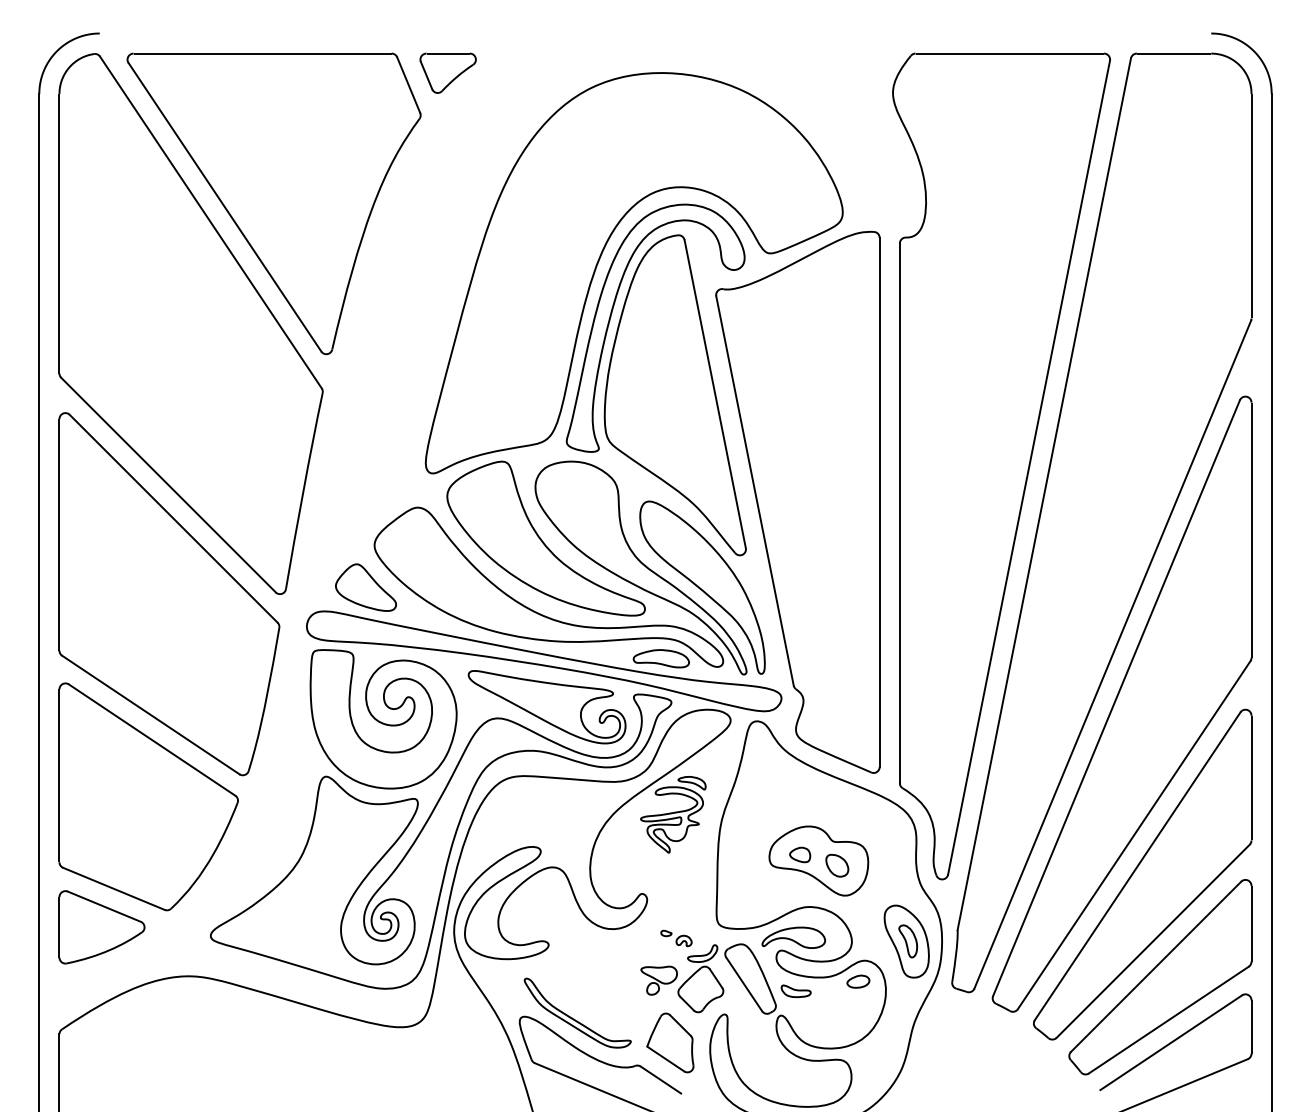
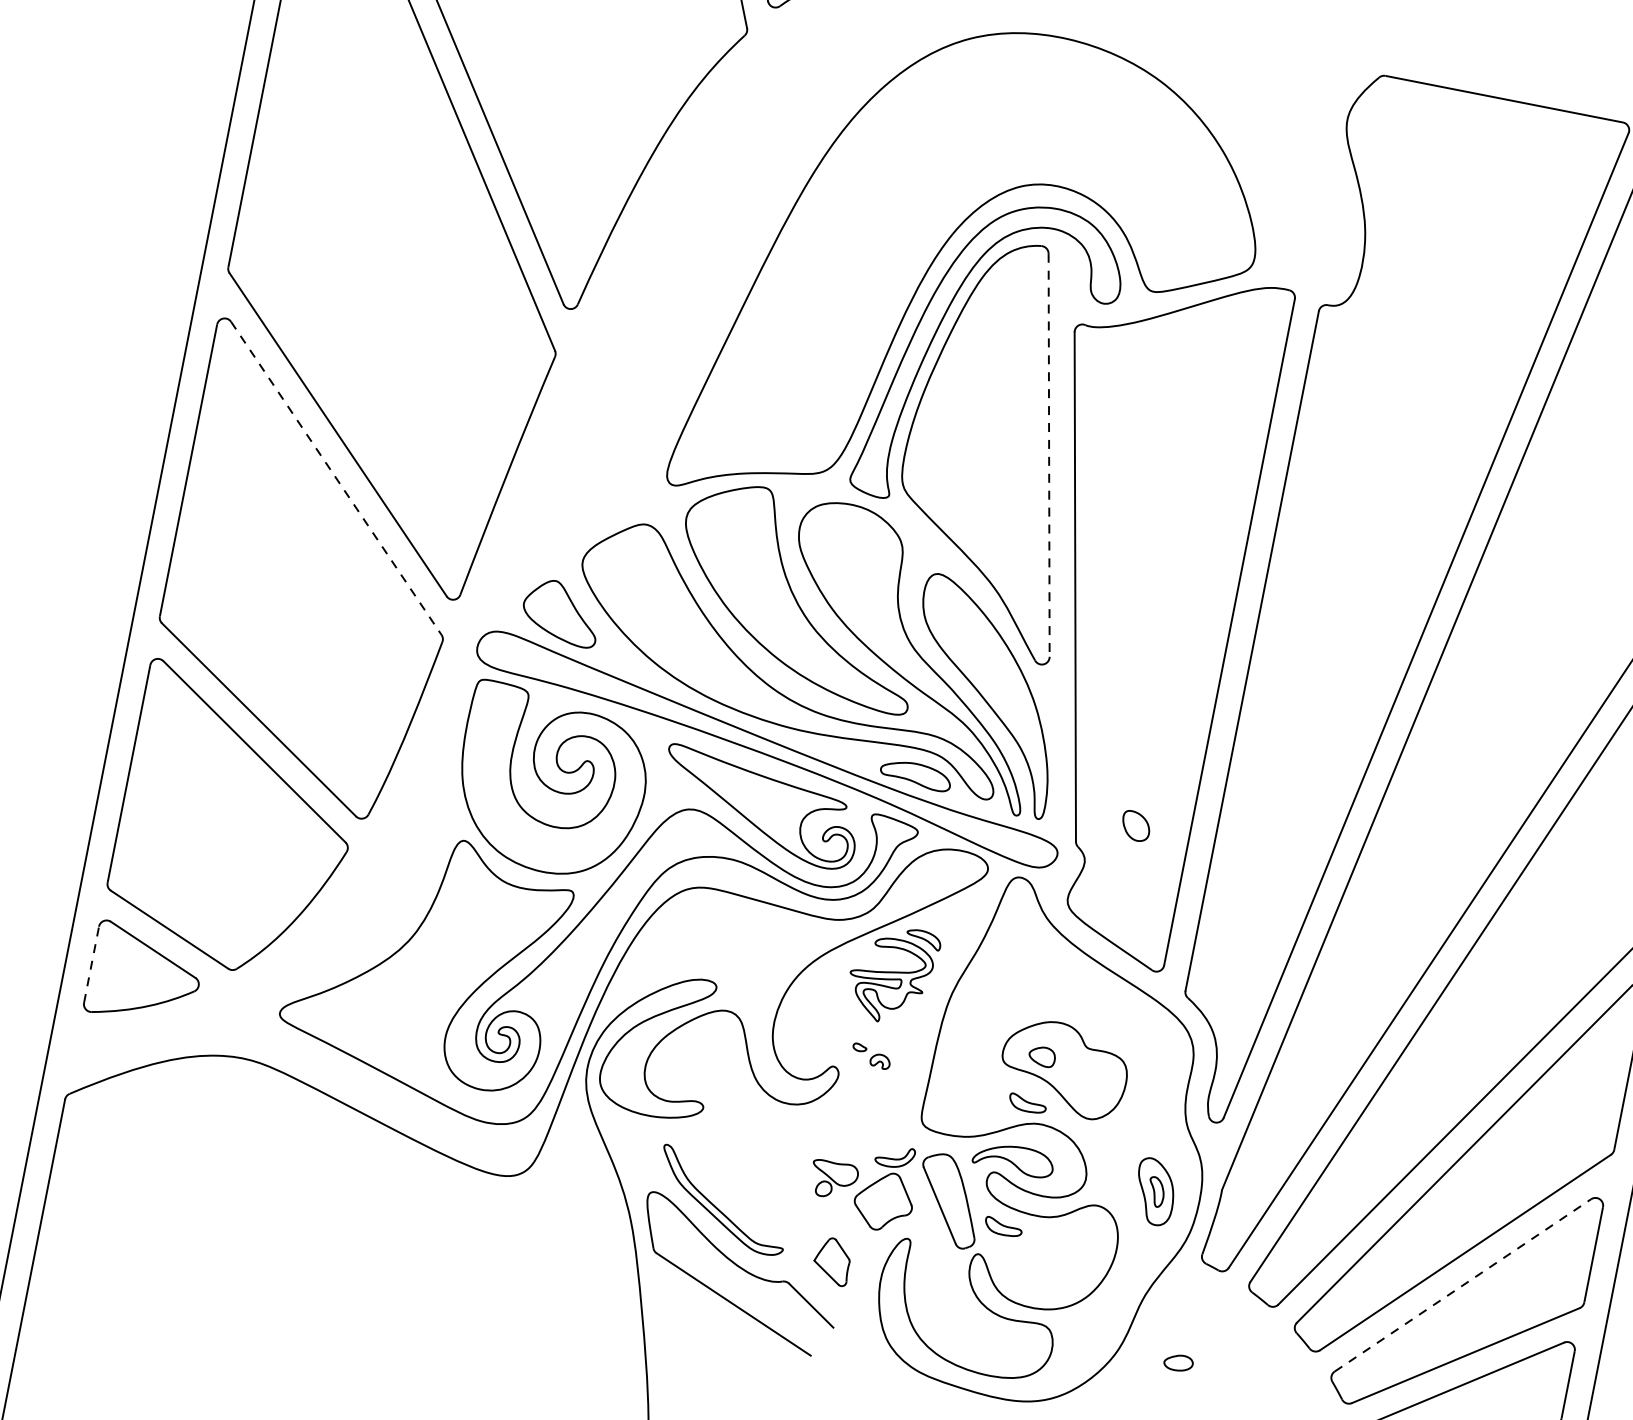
line: (715, 394) -> (1049, 455), solid -> dashed
line: (173, 518) -> (336, 478), solid -> dashed
part: (837, 865) -> (1136, 825), moved
part: (795, 893) -> (1026, 1103), added
line: (59, 926) -> (91, 963), solid -> dashed
part: (676, 938) -> (871, 1056), moved
part: (906, 941) -> (1154, 1191), size x0.7
line: (1156, 966) -> (1463, 1285), solid -> dashed
part: (858, 981) -> (1178, 1362), moved
part: (670, 1042) -> (832, 1260), size x0.6

